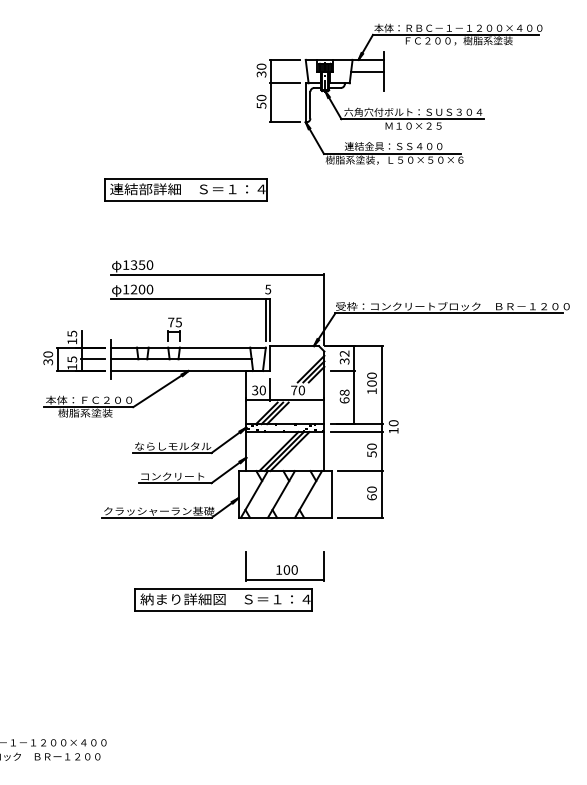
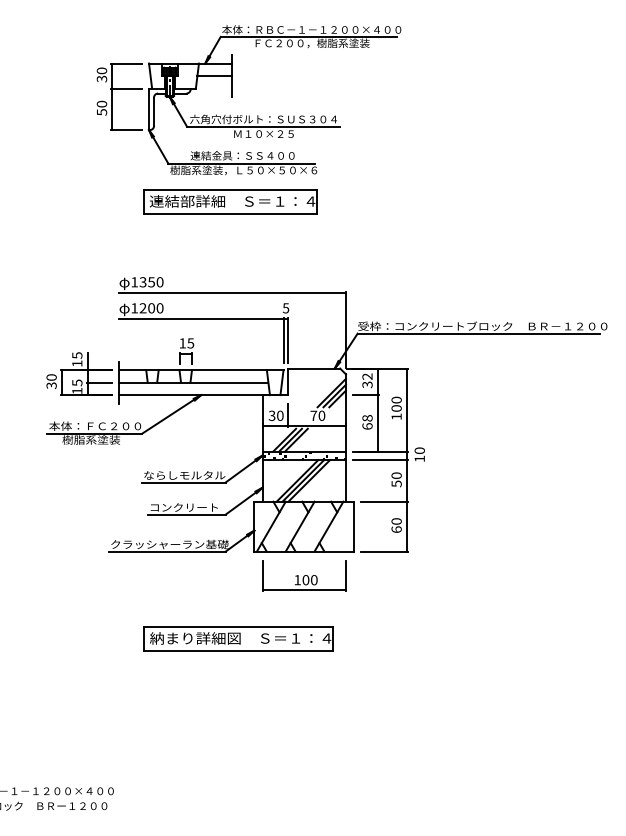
part: (400, 108) -> (249, 115), moved
part: (186, 189) -> (230, 201), moved
text: (171, 322) -> (182, 343), 75 -> 15
part: (285, 565) -> (304, 575), moved

